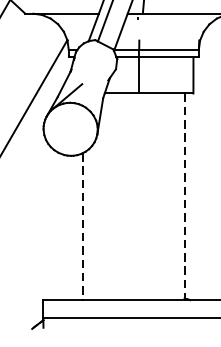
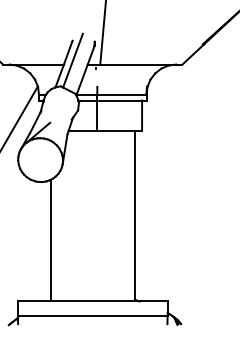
line: (184, 196) -> (134, 215), dashed -> solid
line: (82, 226) -> (50, 240), dashed -> solid

